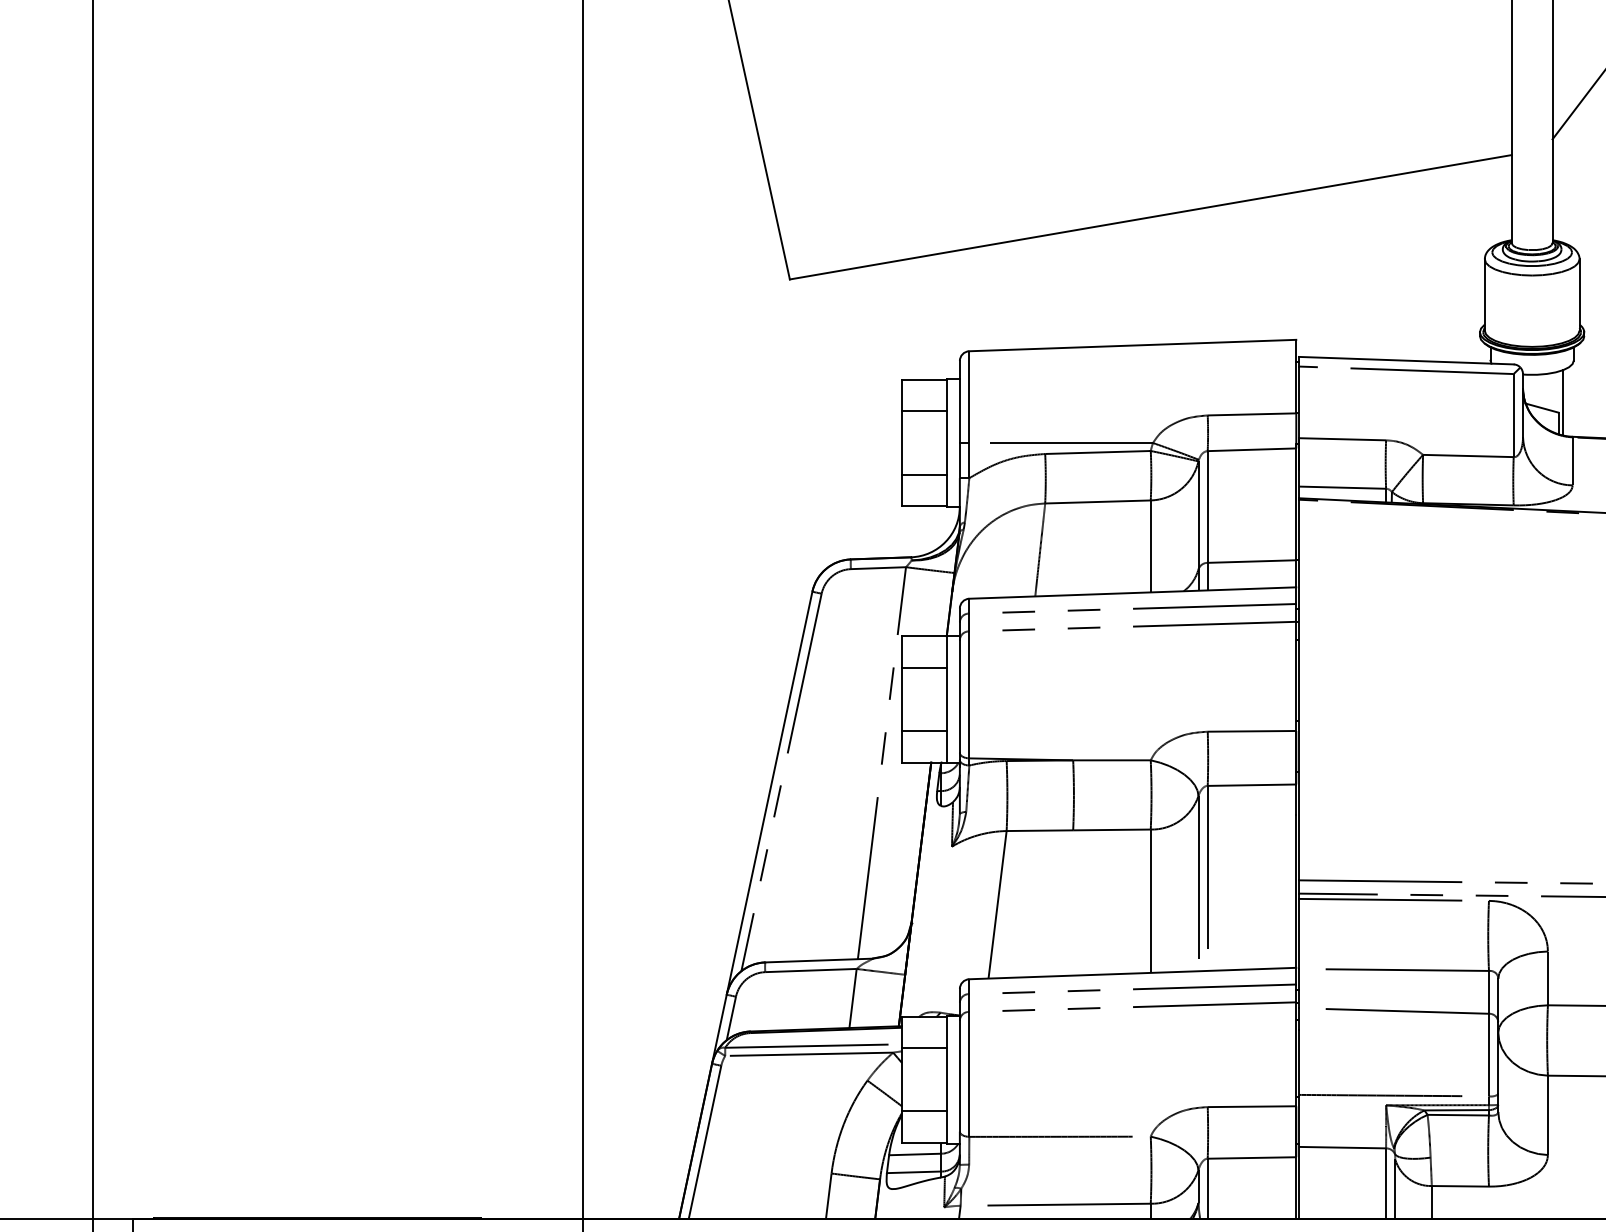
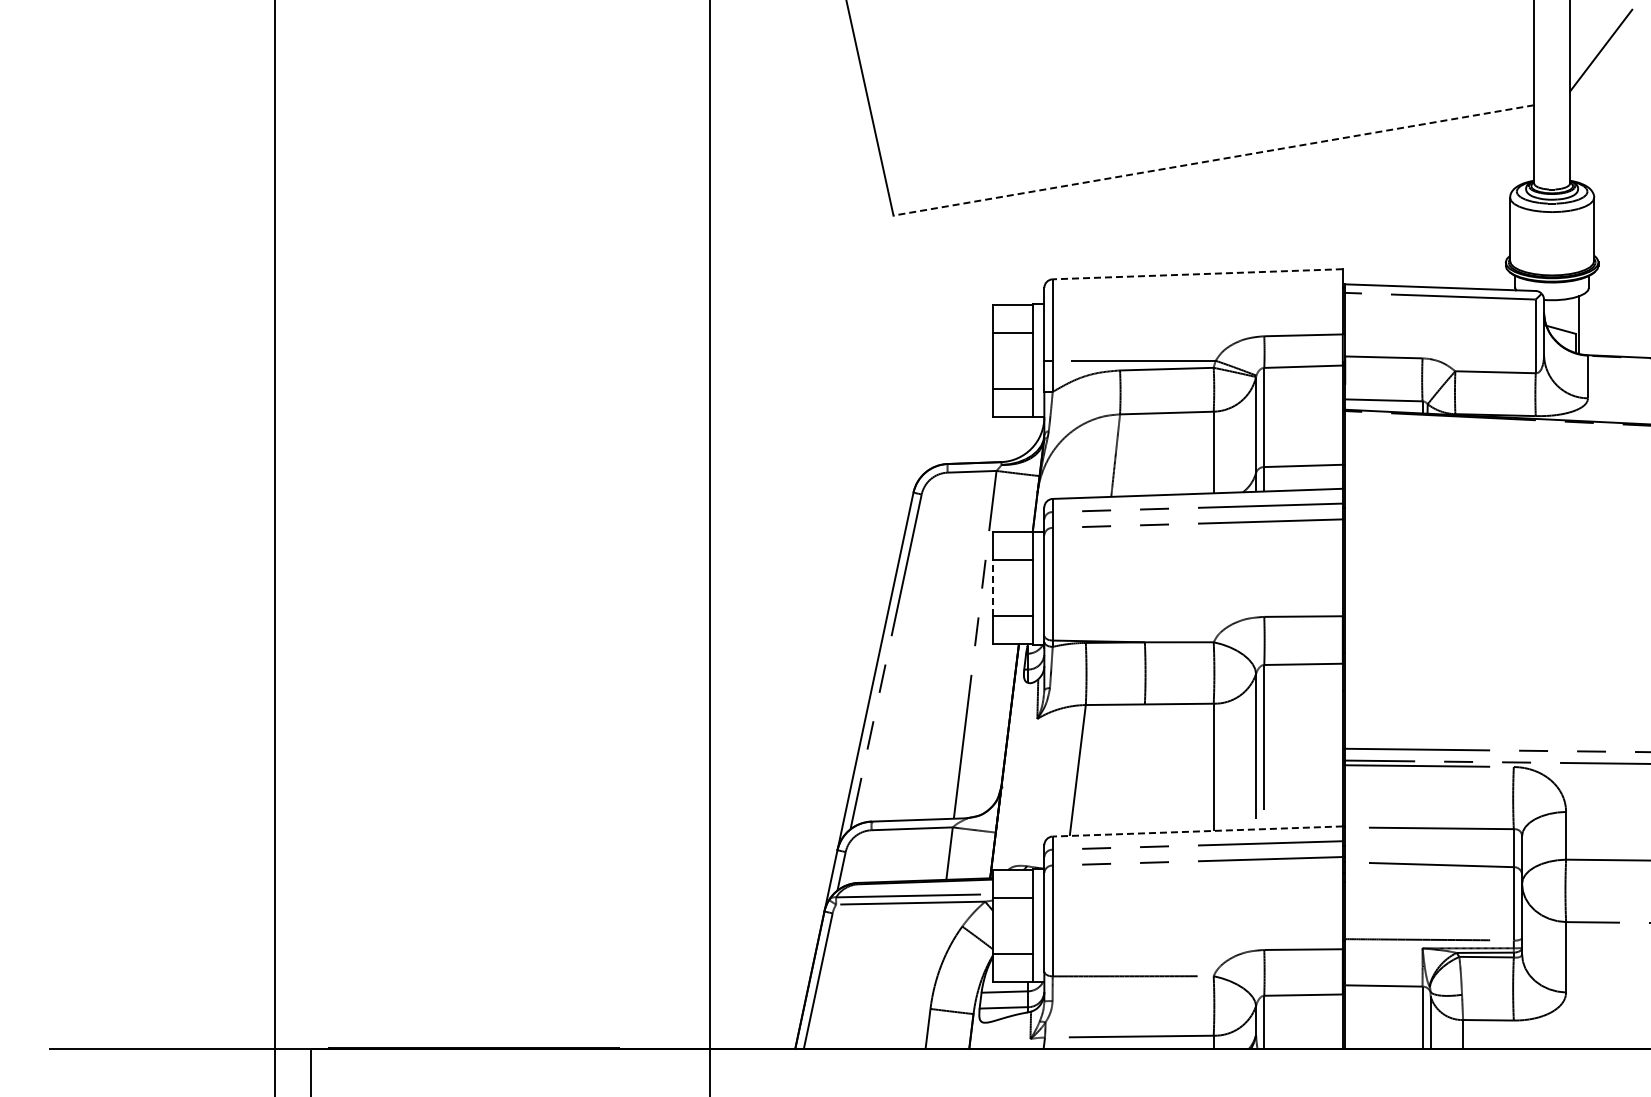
line: (1150, 217) -> (1213, 160), solid -> dashed
line: (1132, 345) -> (1197, 274), solid -> dashed
line: (901, 699) -> (992, 588), solid -> dashed
line: (1132, 973) -> (1197, 831), solid -> dashed

